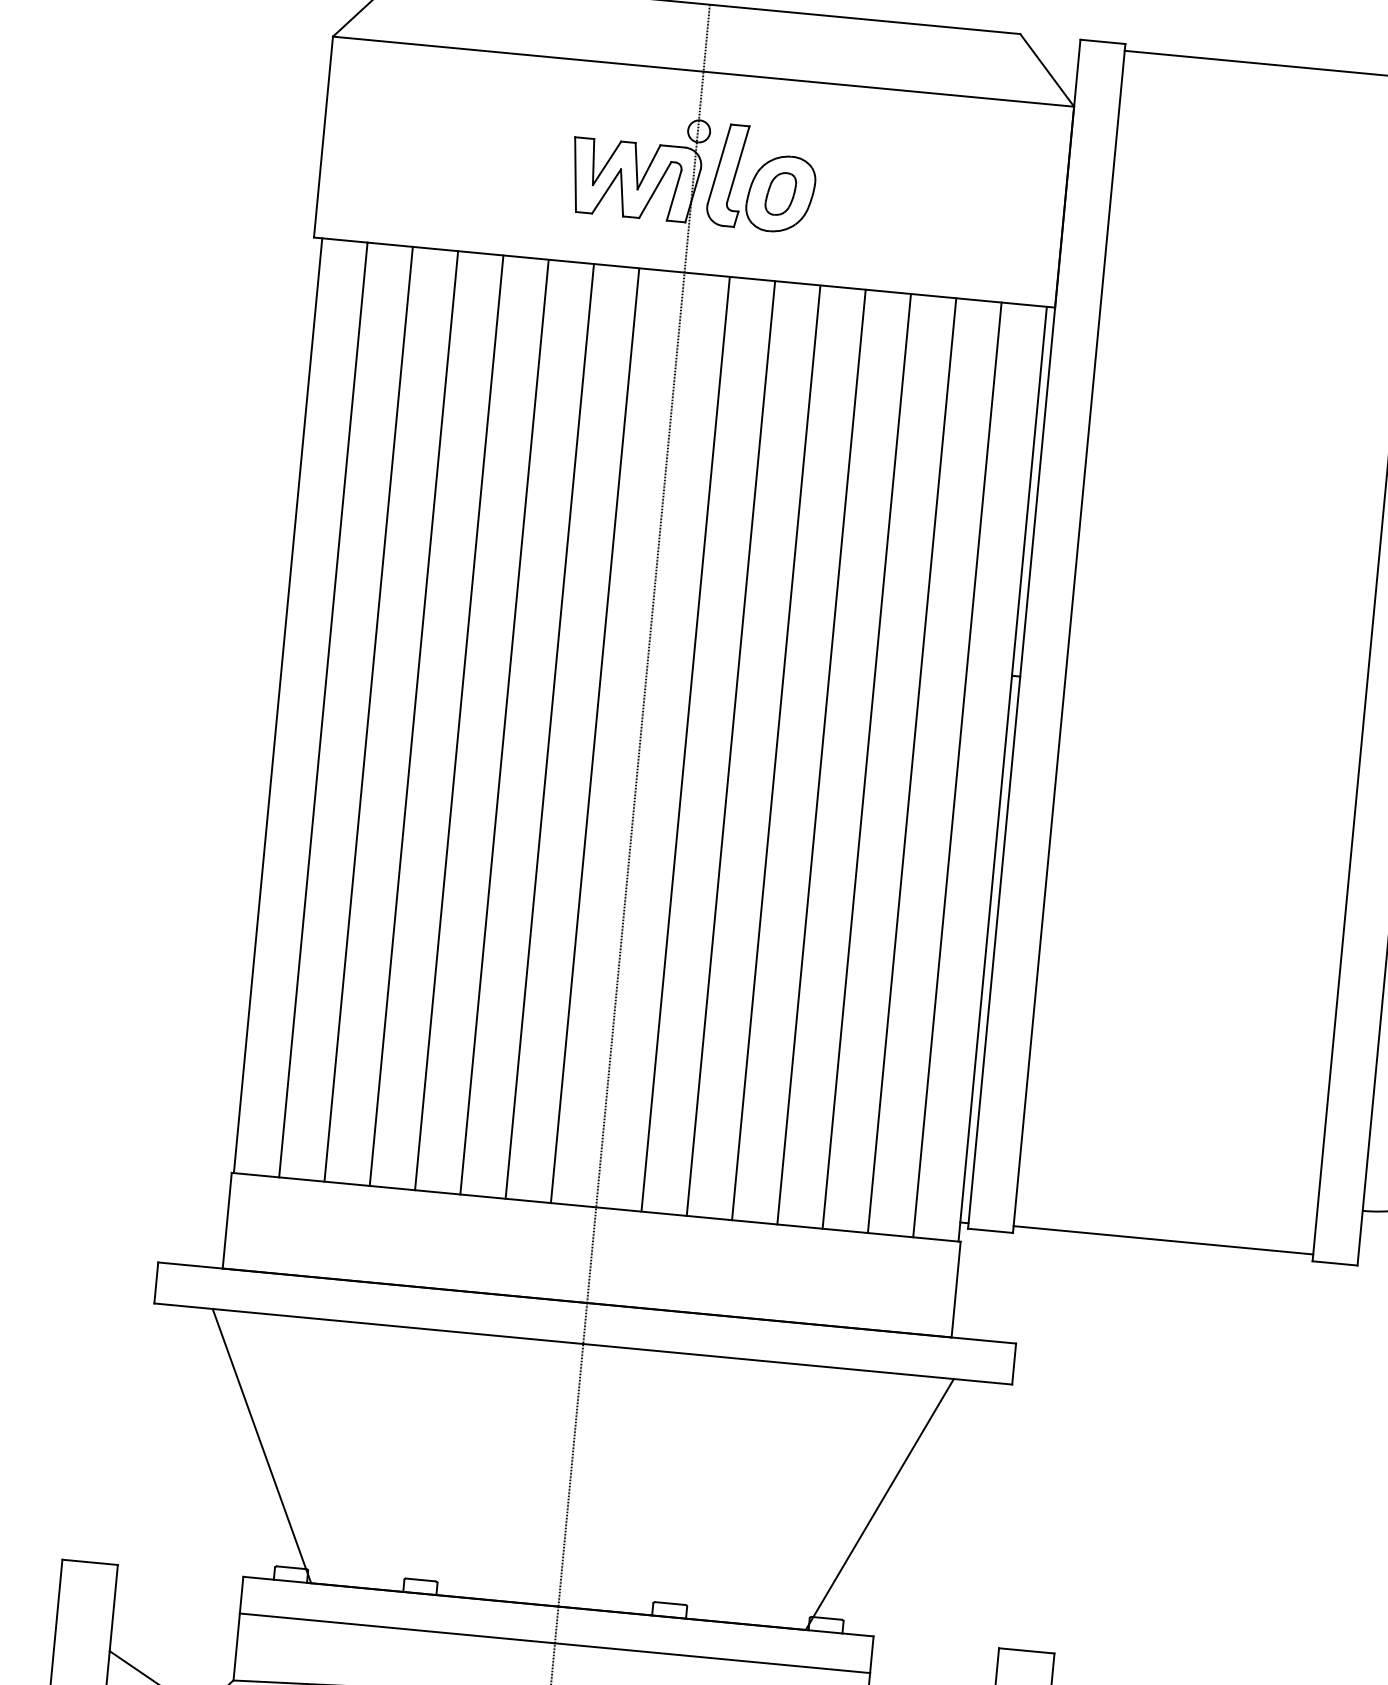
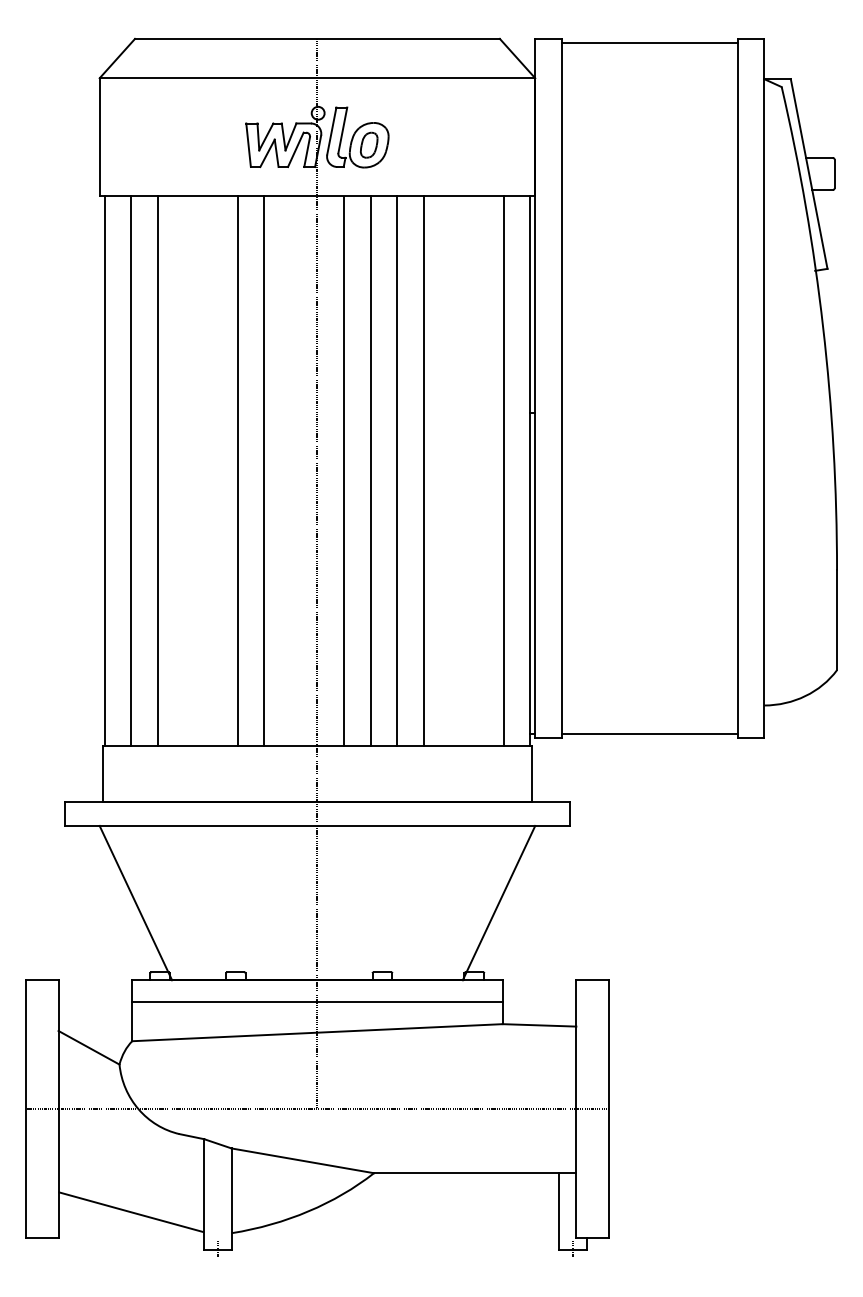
line: (414, 717) -> (184, 470), removed
line: (460, 722) -> (211, 470), removed
line: (594, 734) -> (290, 470), removed
line: (866, 760) -> (450, 470), removed
line: (912, 764) -> (477, 470), removed

